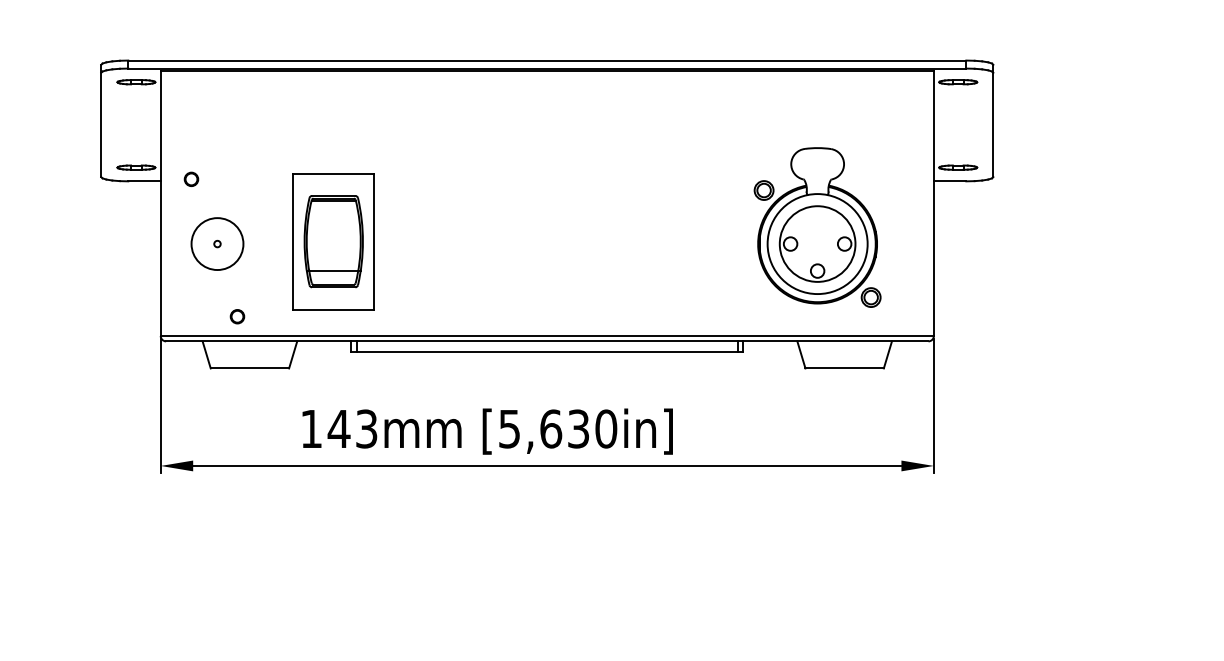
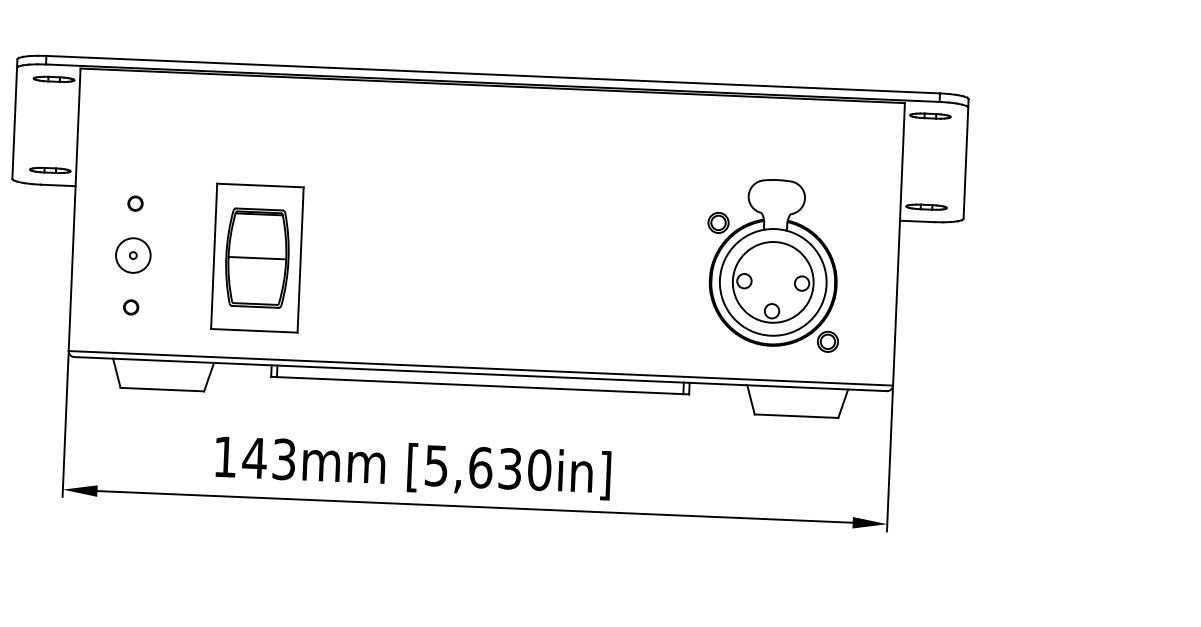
part: (191, 178) -> (135, 202), moved
circle: (217, 243) -> (133, 254), size x0.62
line: (333, 270) -> (257, 258), moved
part: (237, 316) -> (131, 307), moved

